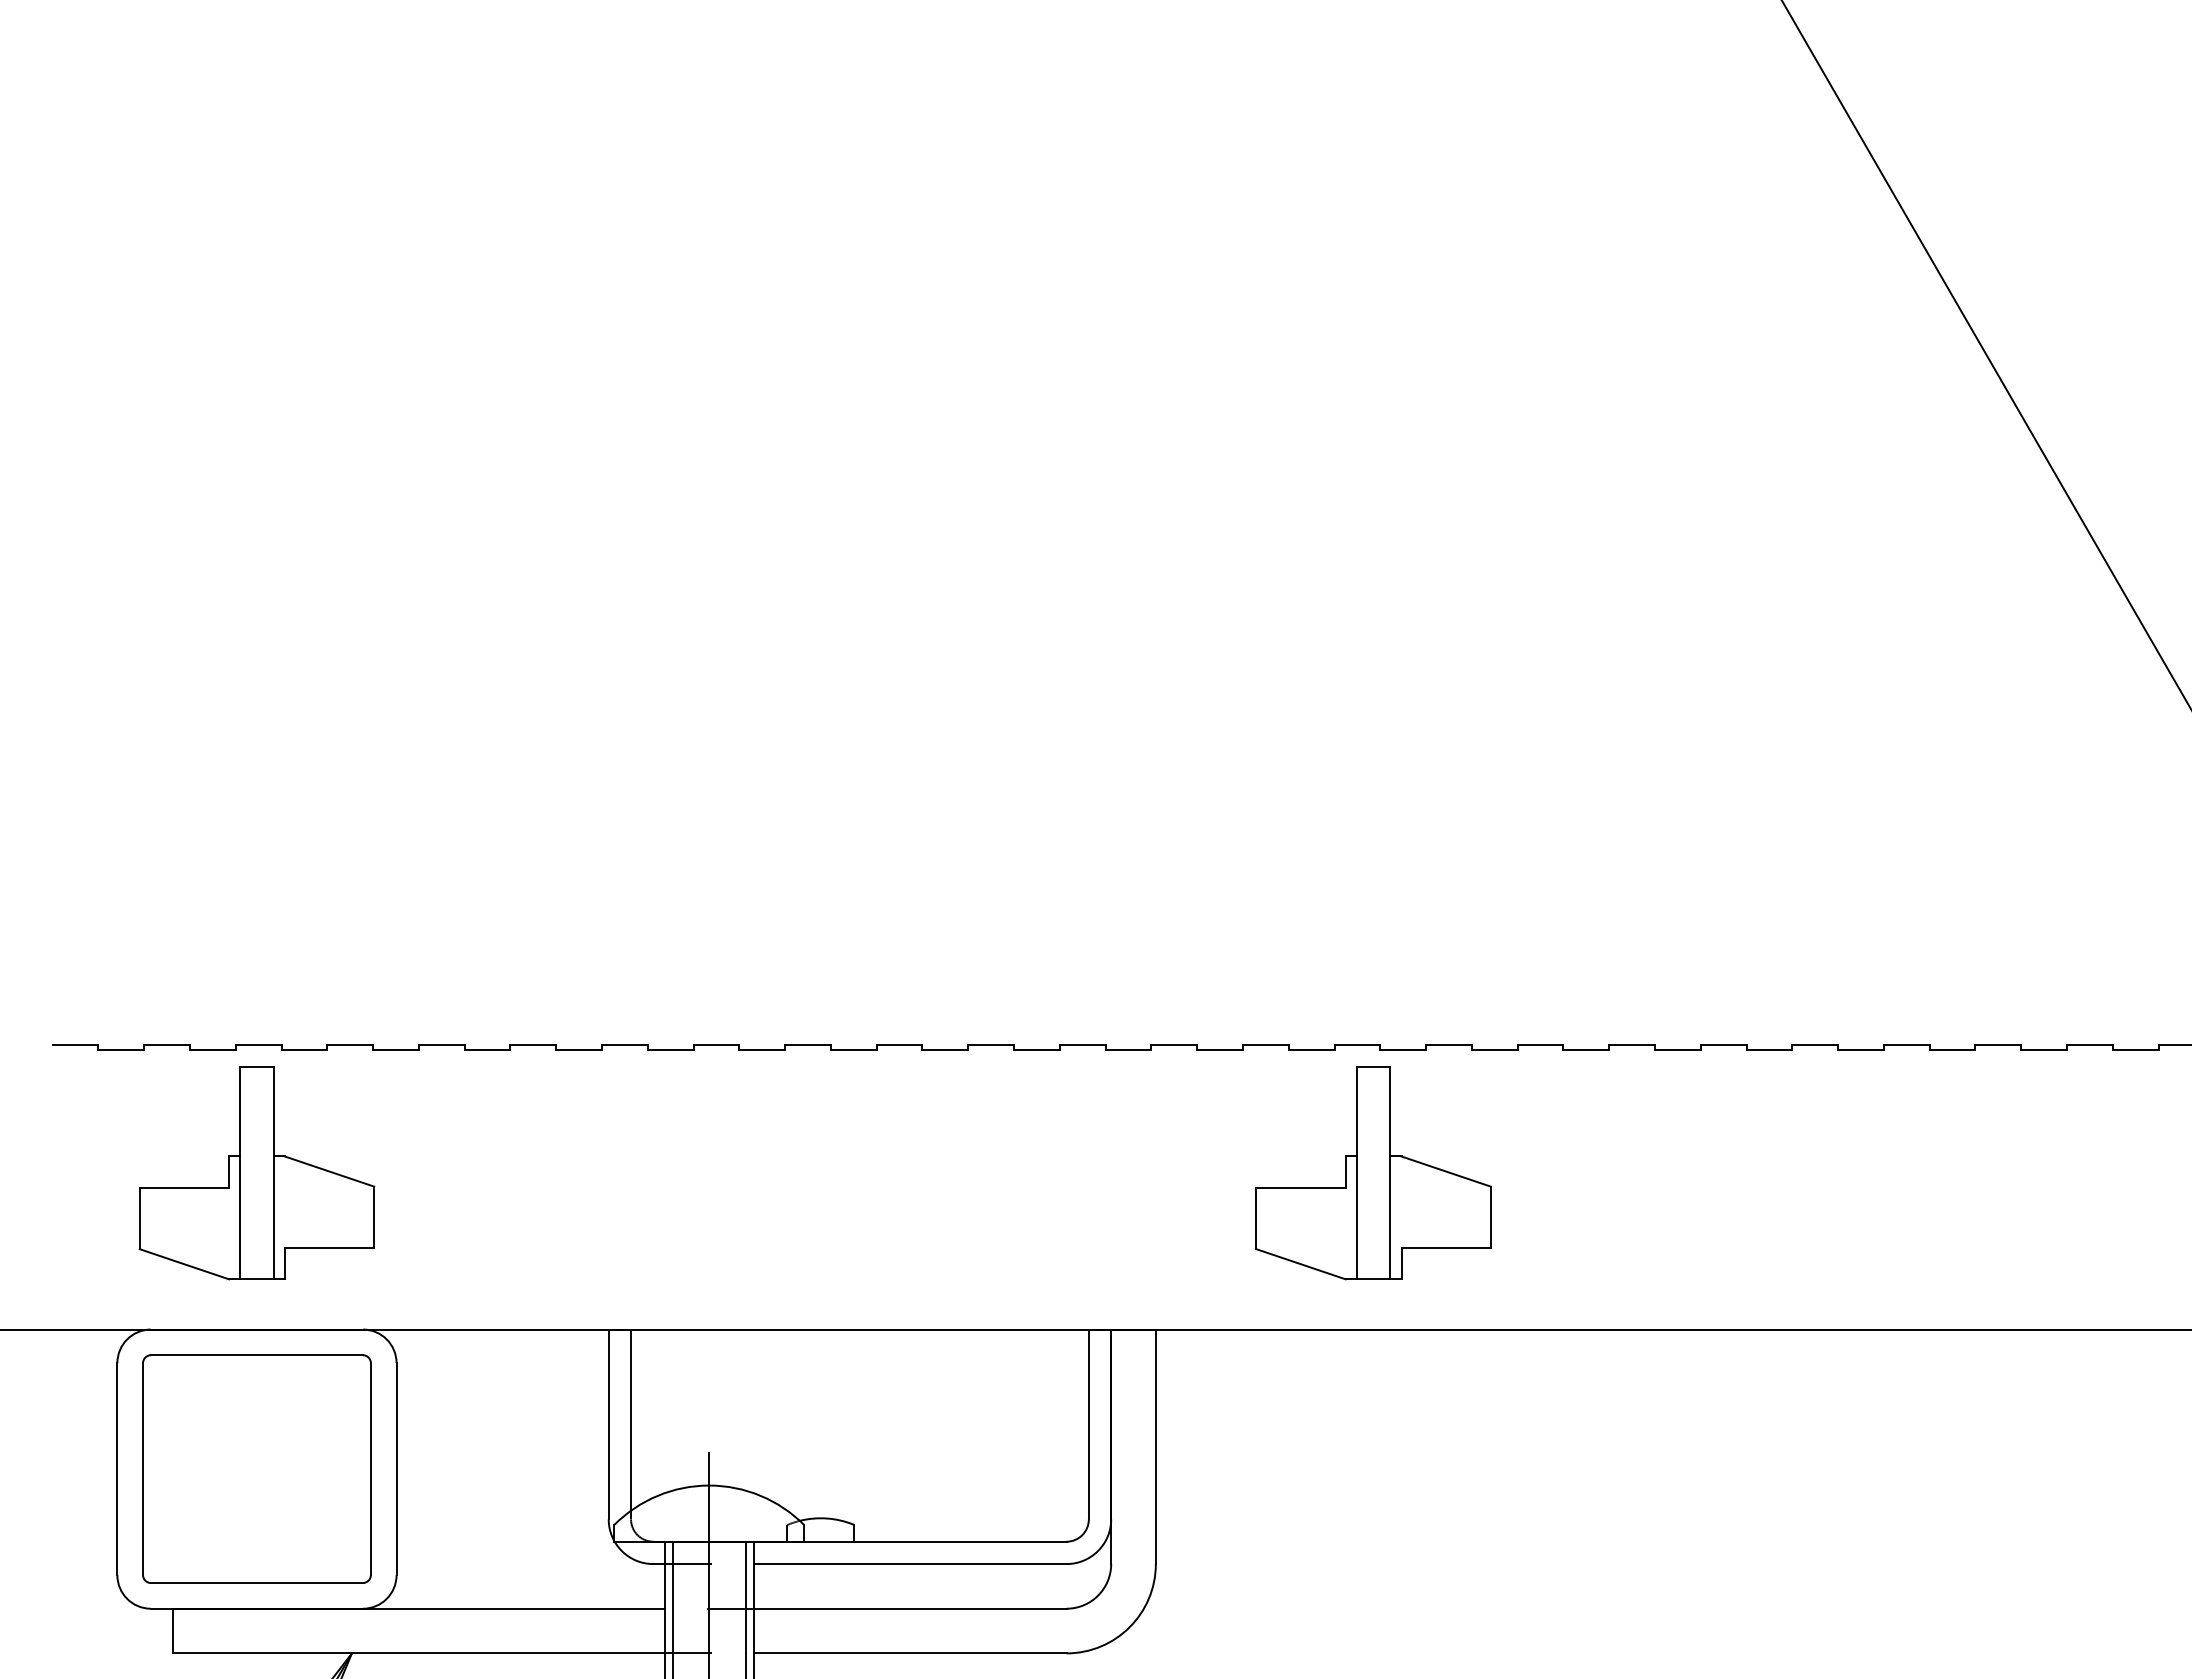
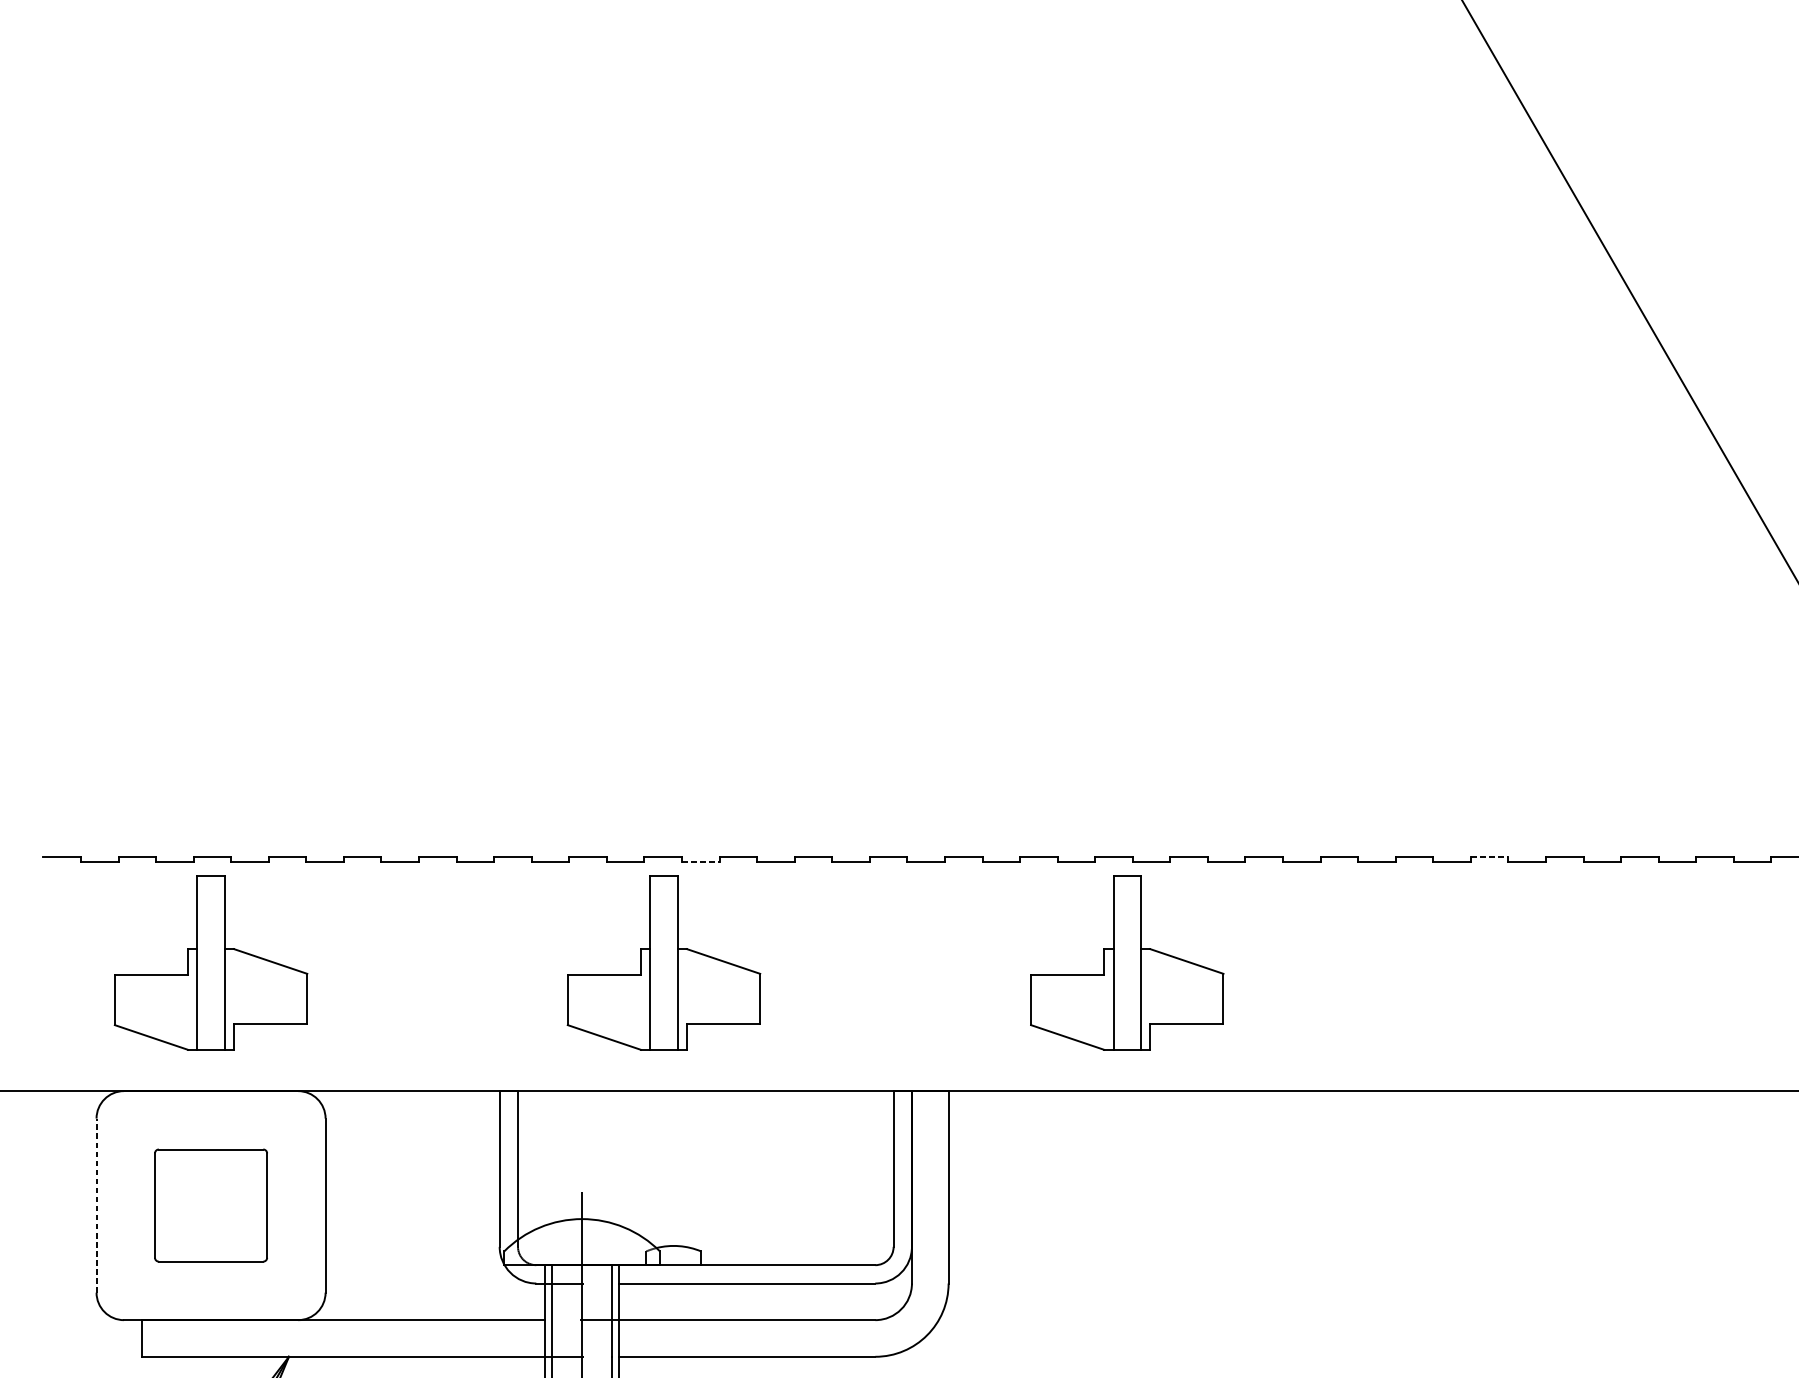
line: (1815, 1044) -> (1489, 857), solid -> dashed
line: (853, 1050) -> (700, 862), solid -> dashed
part: (808, 1173) -> (663, 963), added
line: (117, 1468) -> (96, 1205), solid -> dashed
part: (256, 1468) -> (210, 1205), size x0.6

